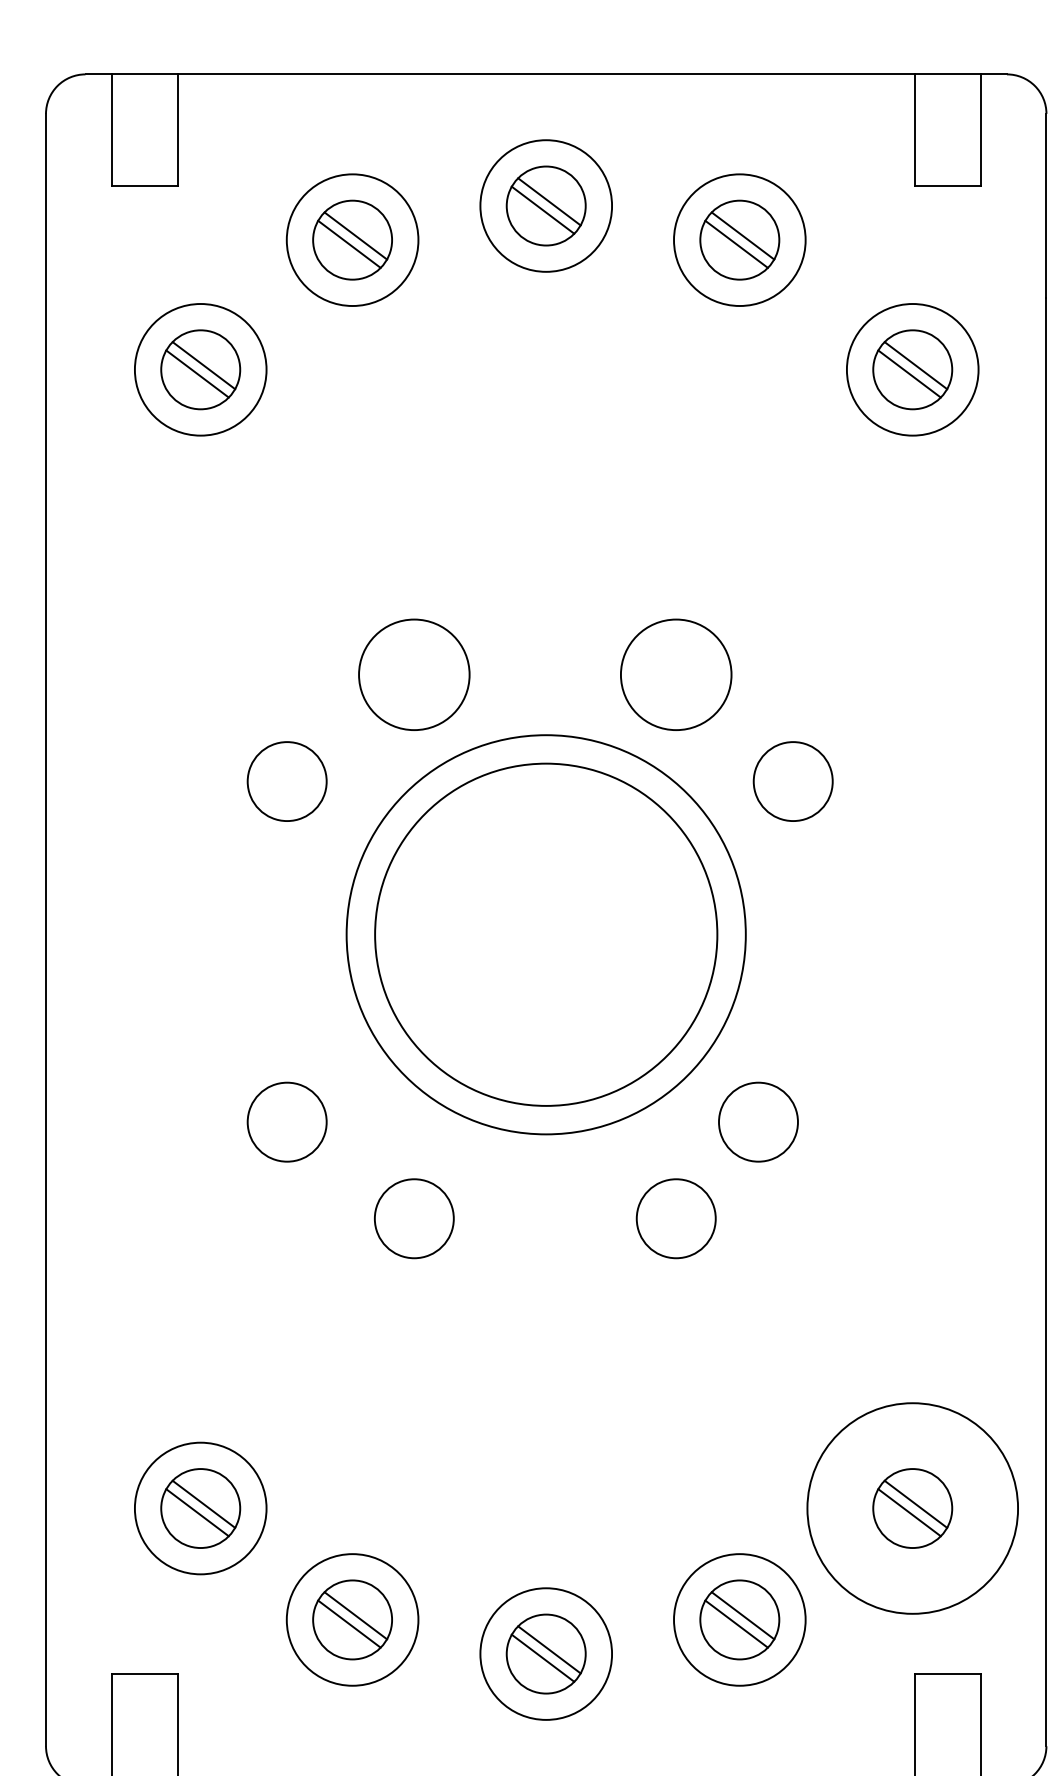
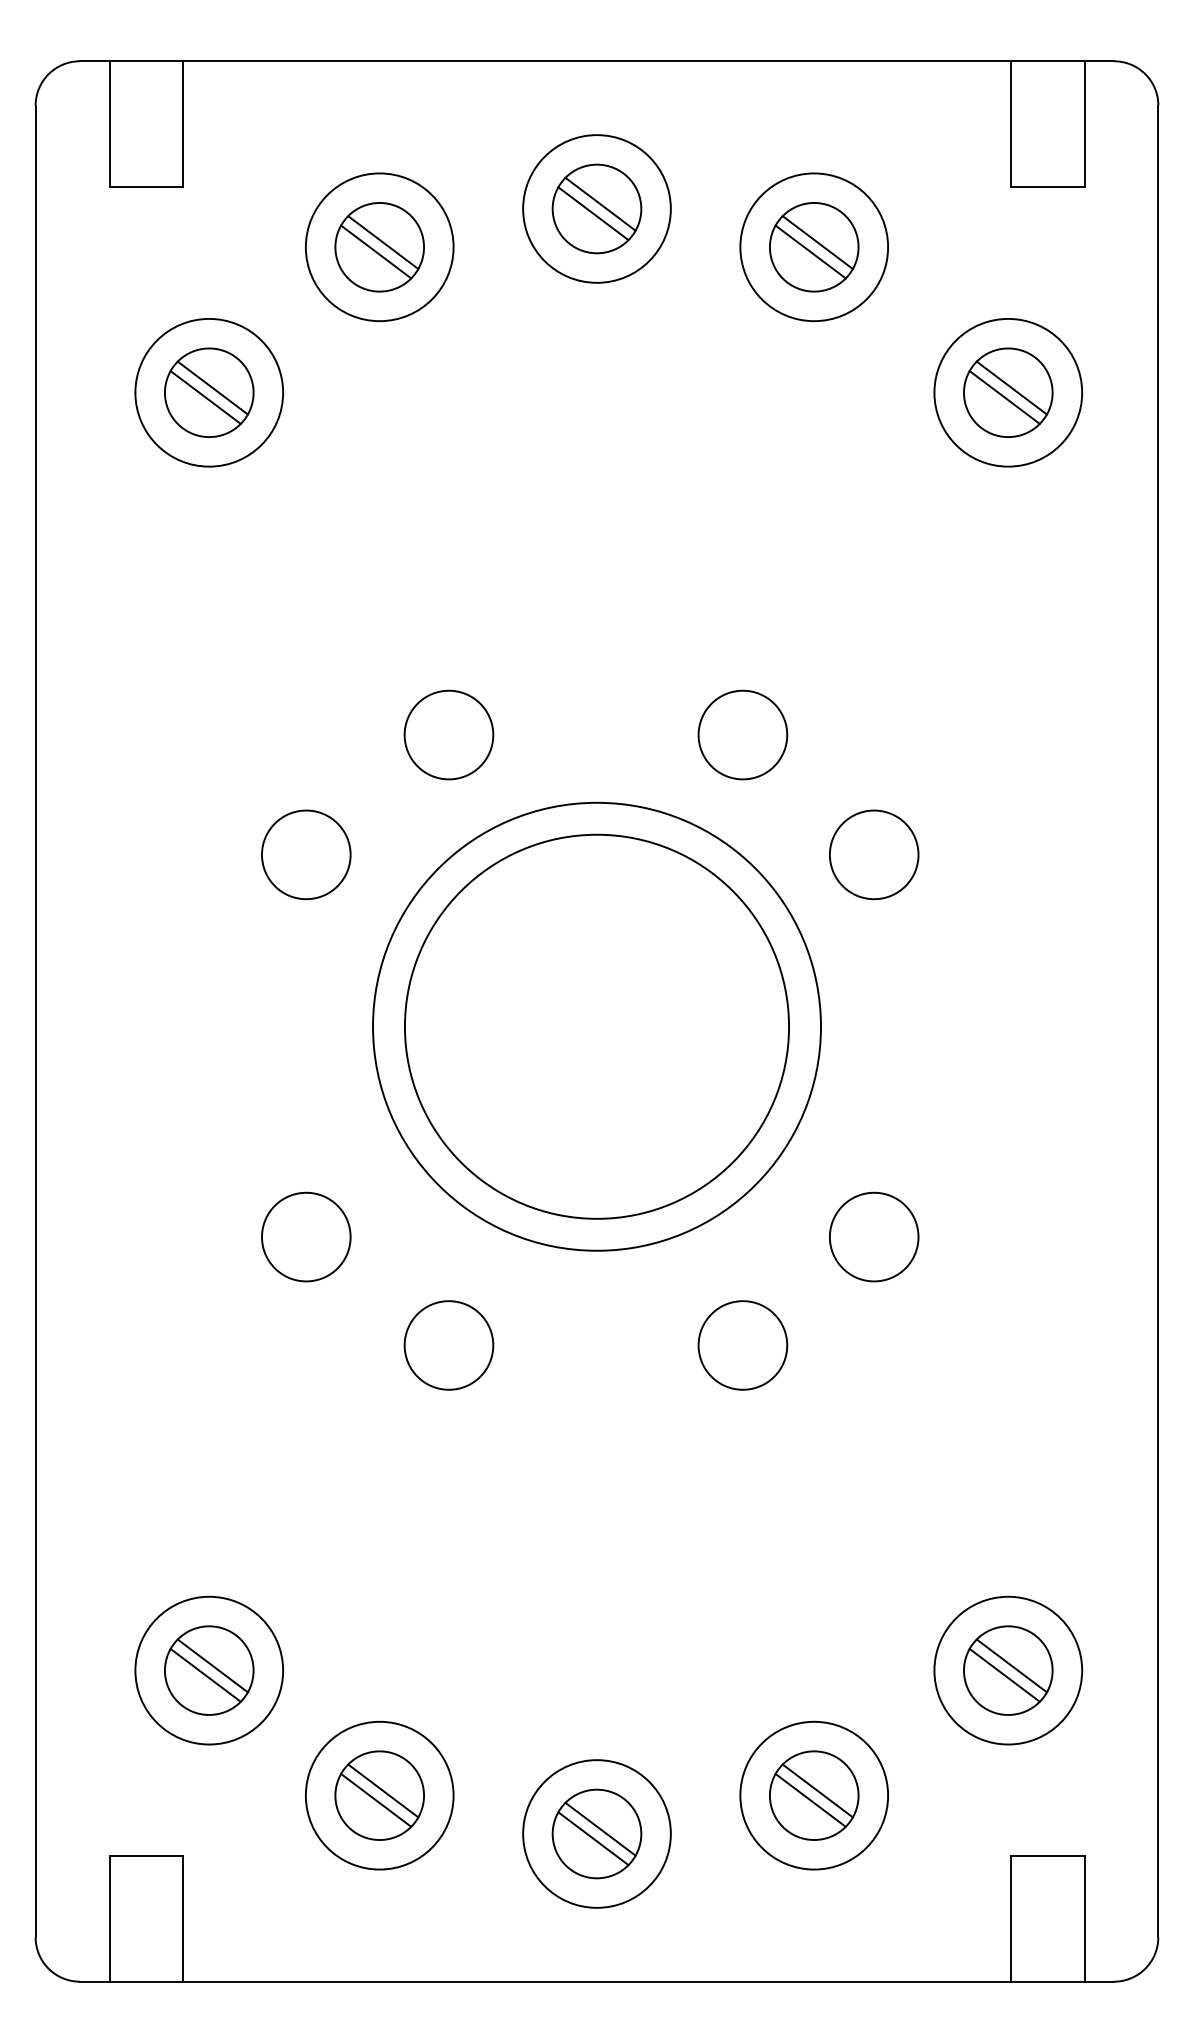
circle: (413, 674) -> (448, 734), size x0.71
circle: (675, 674) -> (742, 734), size x0.71
circle: (758, 1121) -> (874, 1236), moved
circle: (912, 1508) -> (1008, 1670), size x0.62

